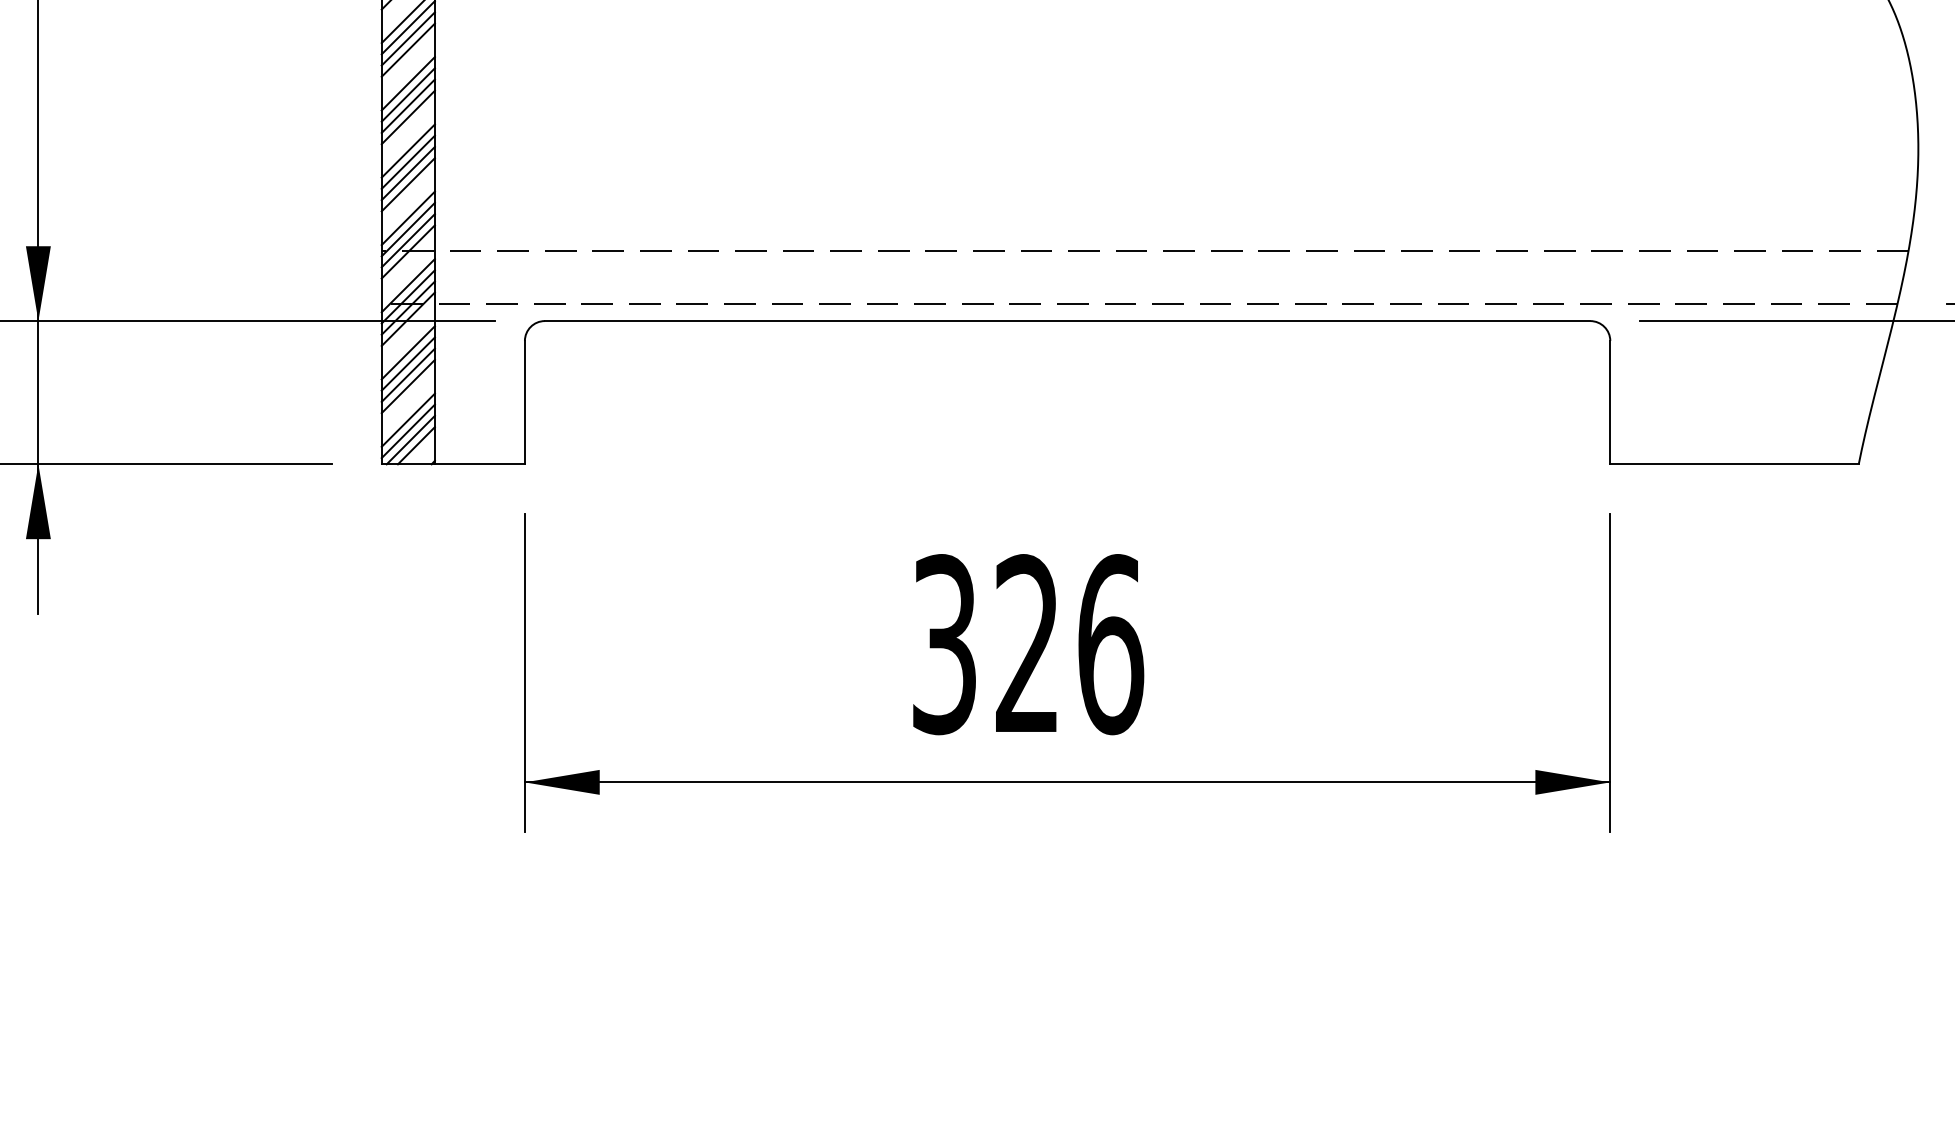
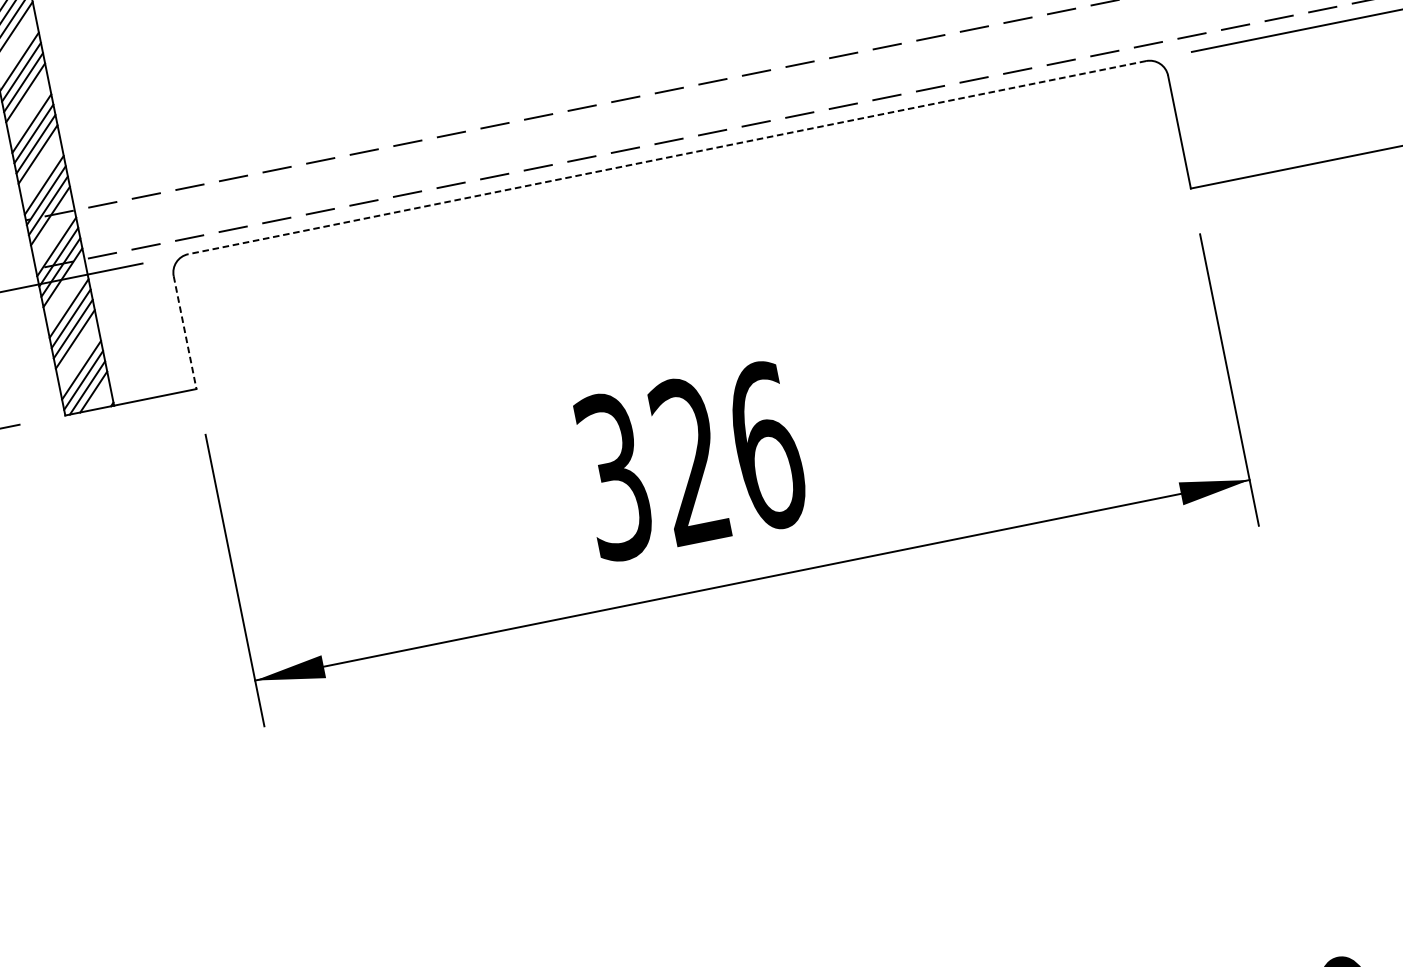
line: (1067, 321) -> (667, 158), solid -> dashed
line: (524, 402) -> (184, 332), solid -> dashed

